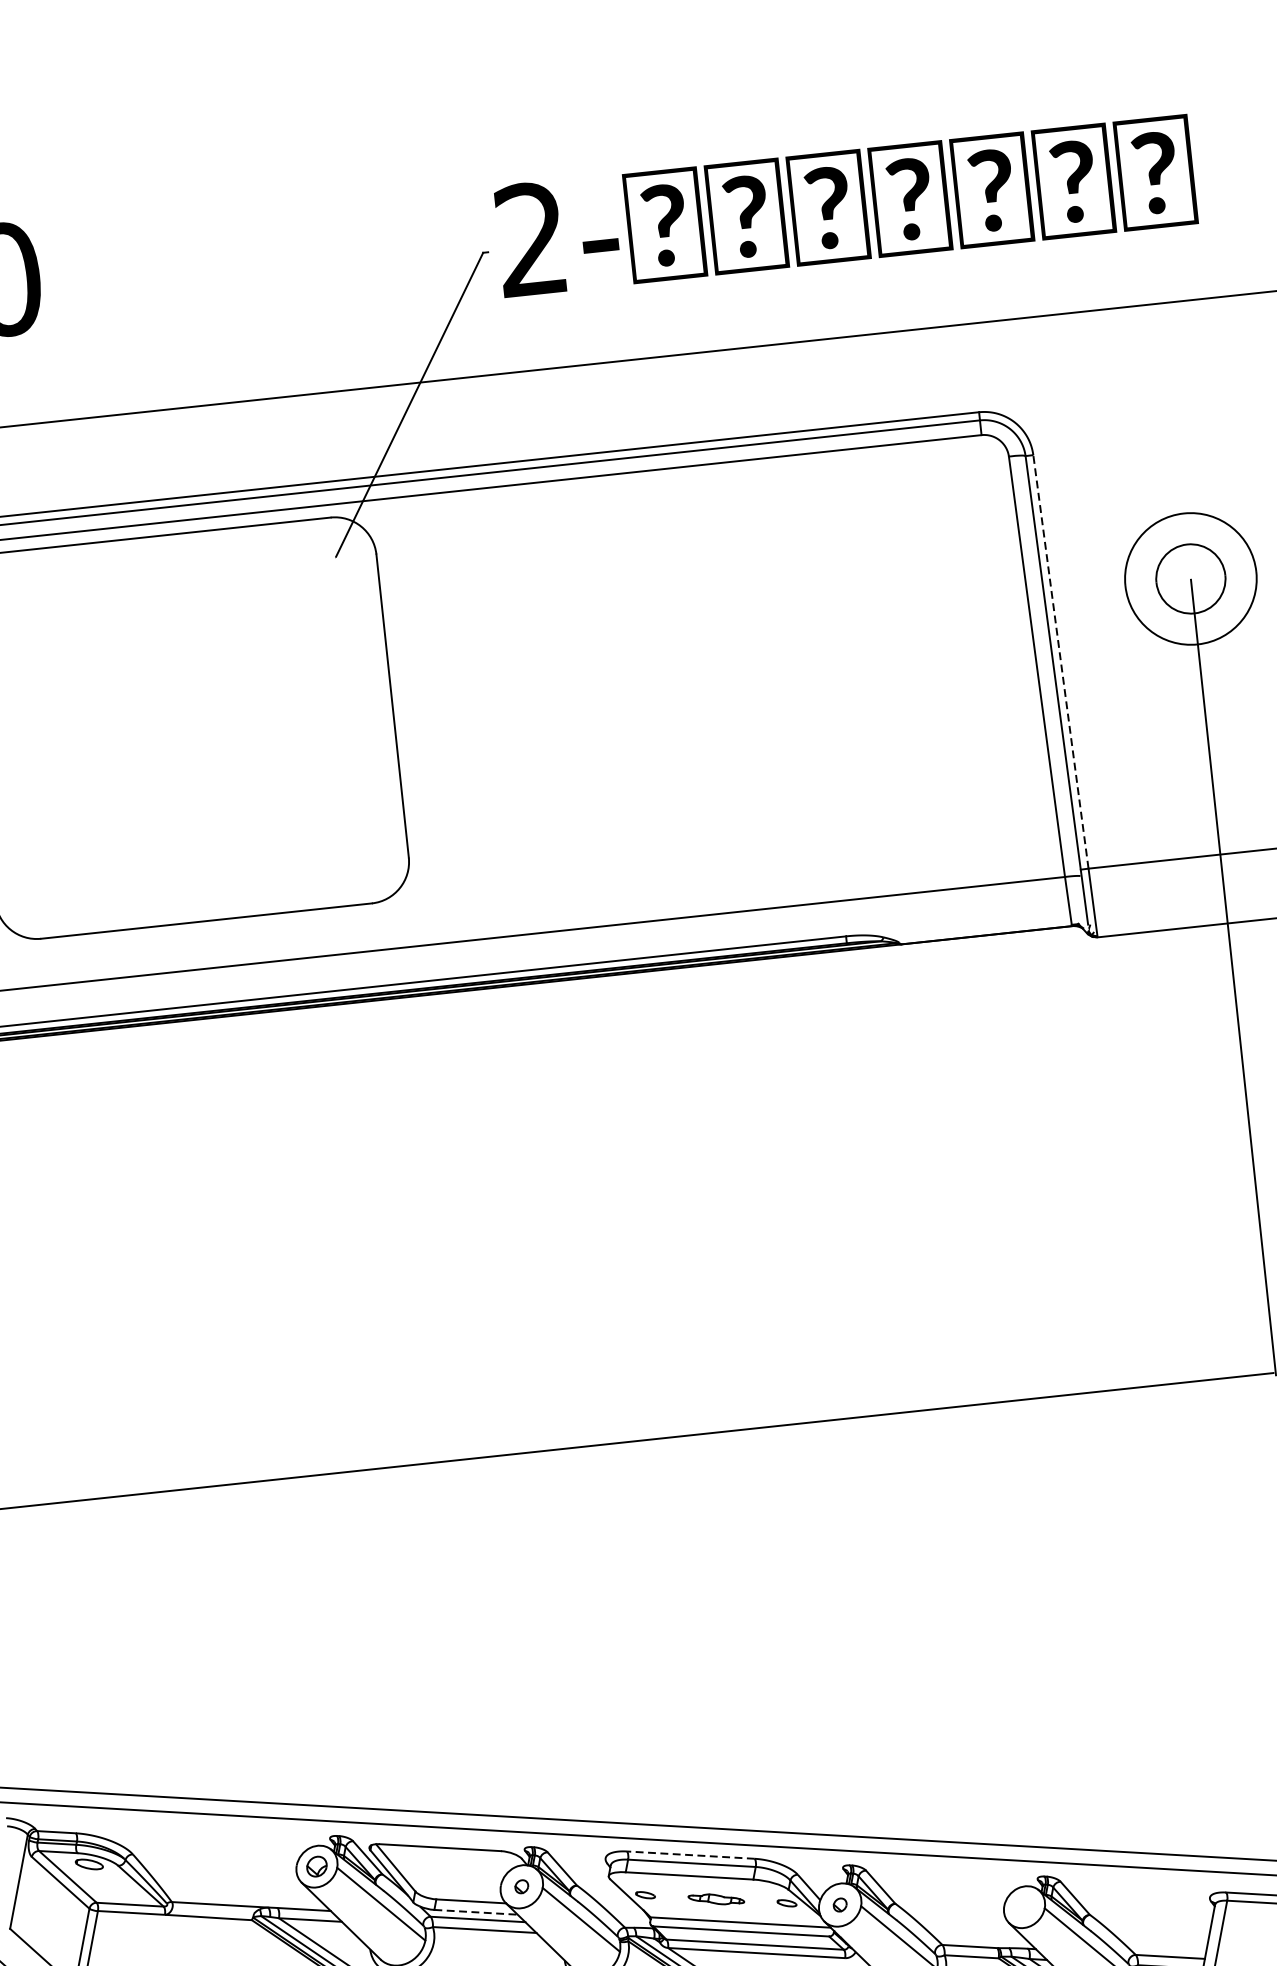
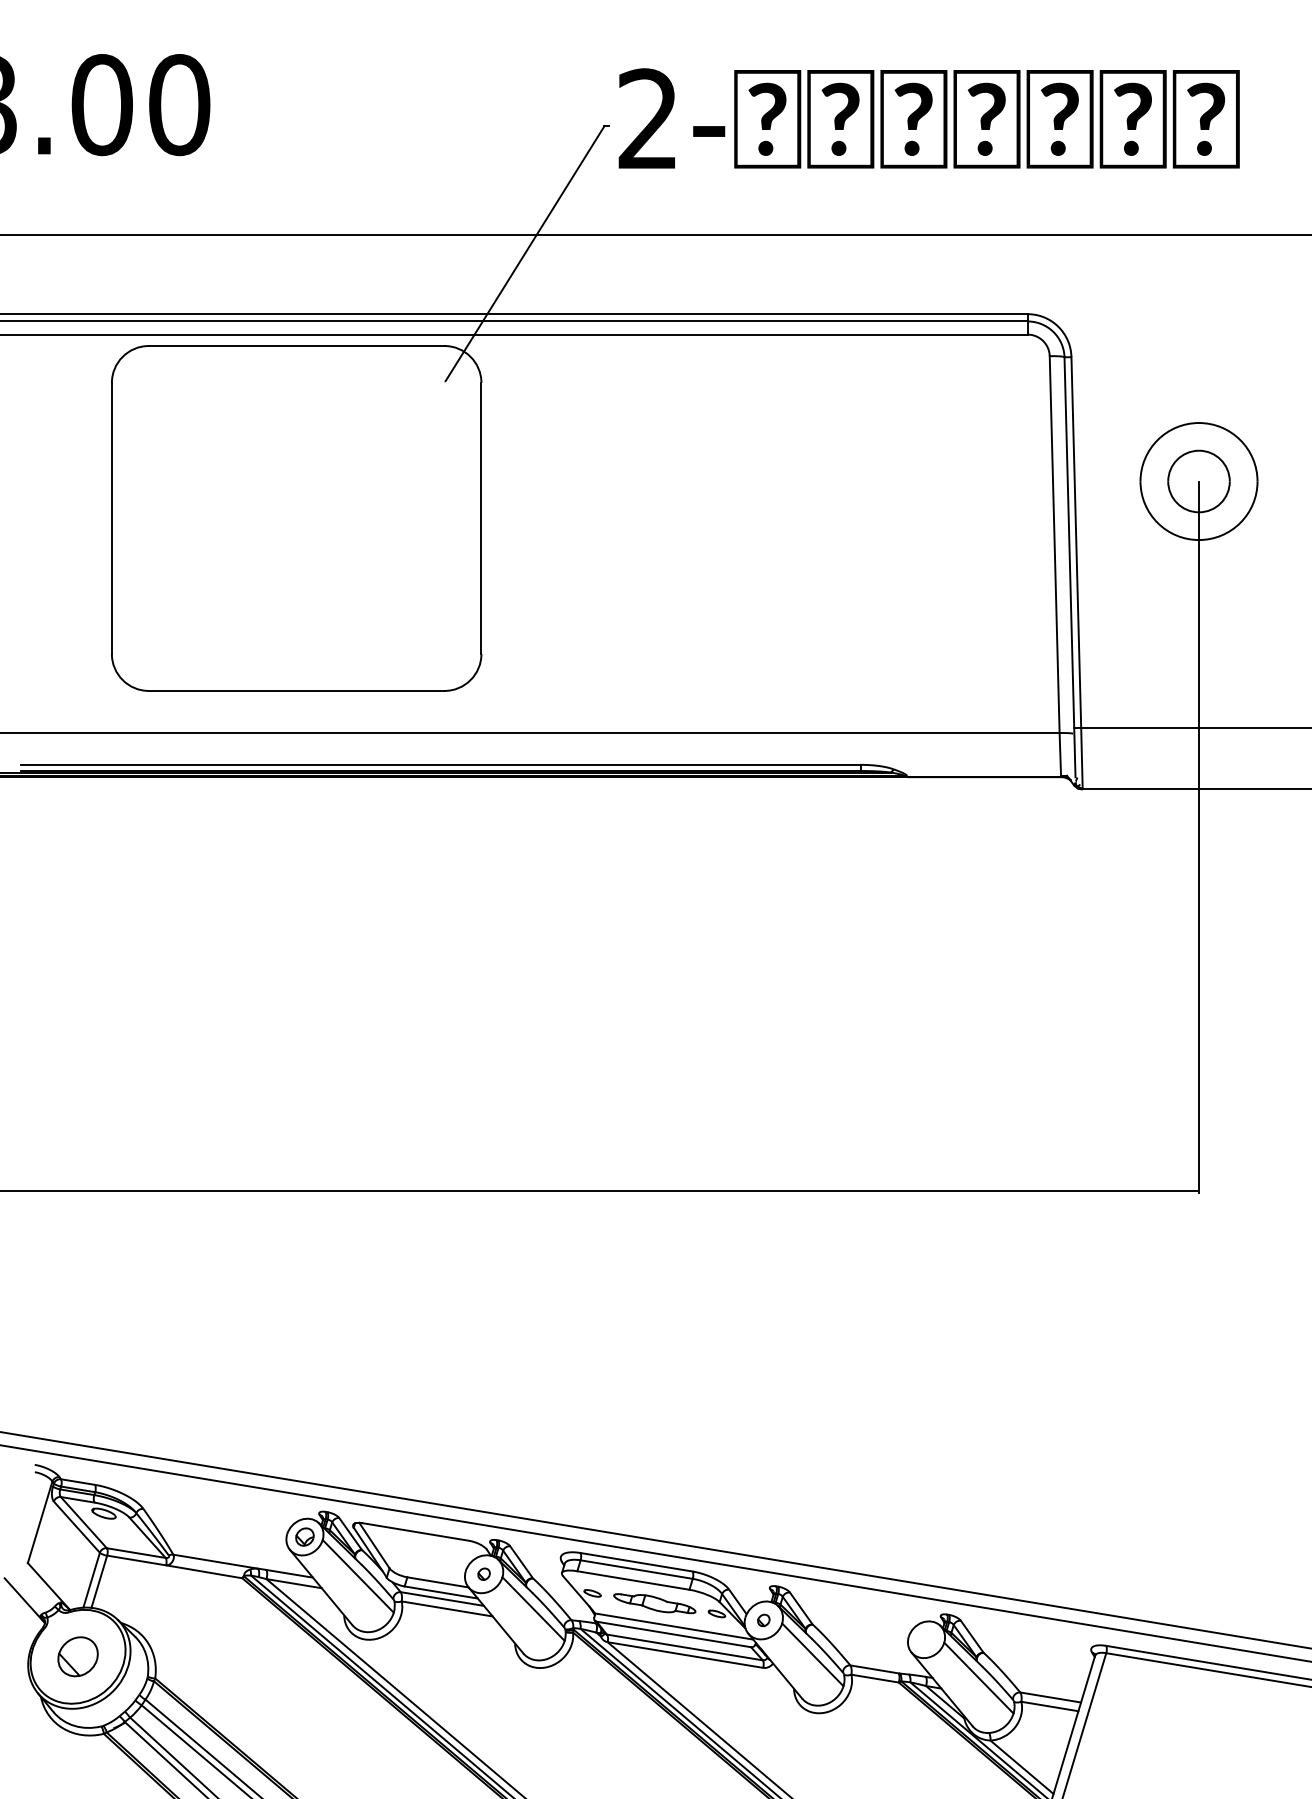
line: (1061, 661) -> (1076, 542), dashed -> solid
line: (690, 1855) -> (636, 1562), dashed -> solid
part: (715, 1899) -> (654, 1603), size x1.67
line: (476, 1912) -> (441, 1592), dashed -> solid

